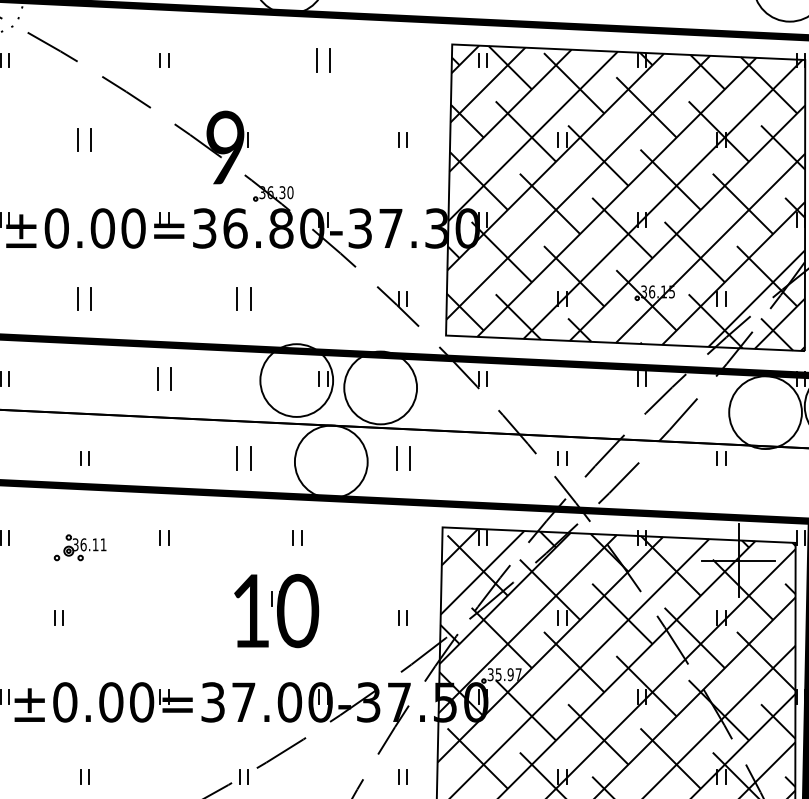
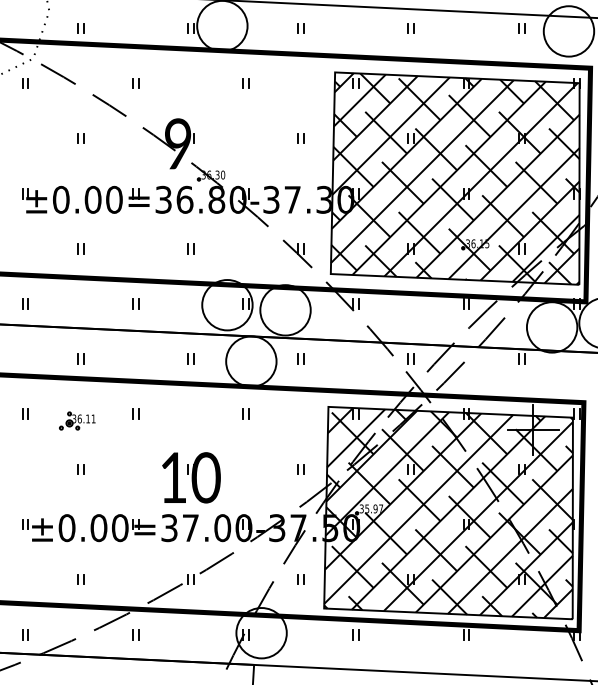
part: (322, 60) -> (245, 83), size x0.62
part: (84, 139) -> (80, 138), size x0.62
part: (84, 298) -> (80, 248), size x0.62
part: (243, 298) -> (190, 248), size x0.62
part: (164, 378) -> (135, 303), size x0.62
part: (243, 457) -> (190, 358), size x0.62
part: (402, 457) -> (300, 358), size x0.62
part: (296, 536) -> (245, 413), moved
part: (276, 610) -> (191, 477), moved
part: (58, 617) -> (80, 469), moved

